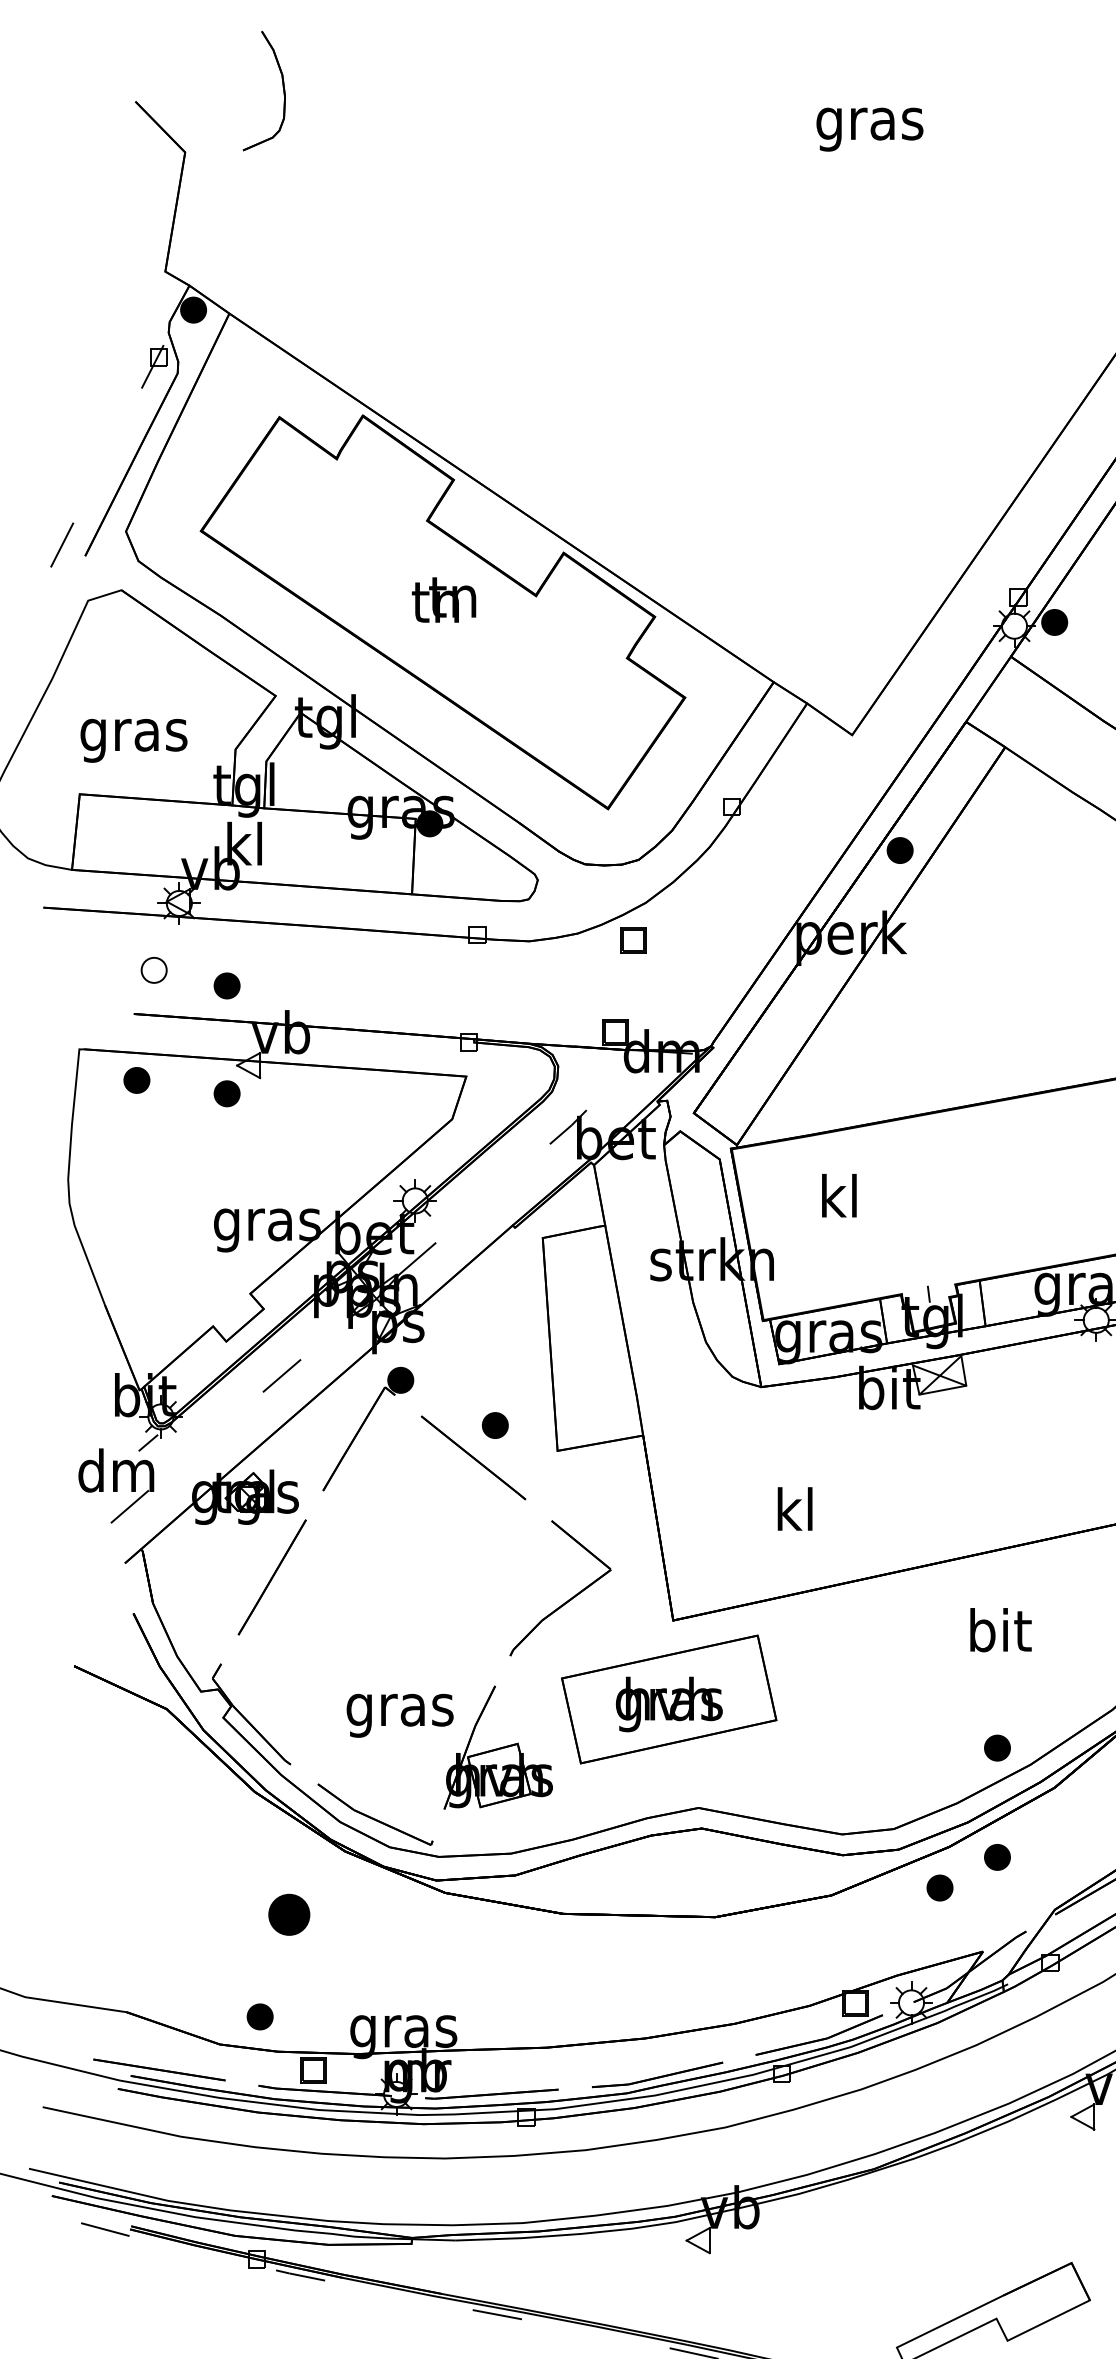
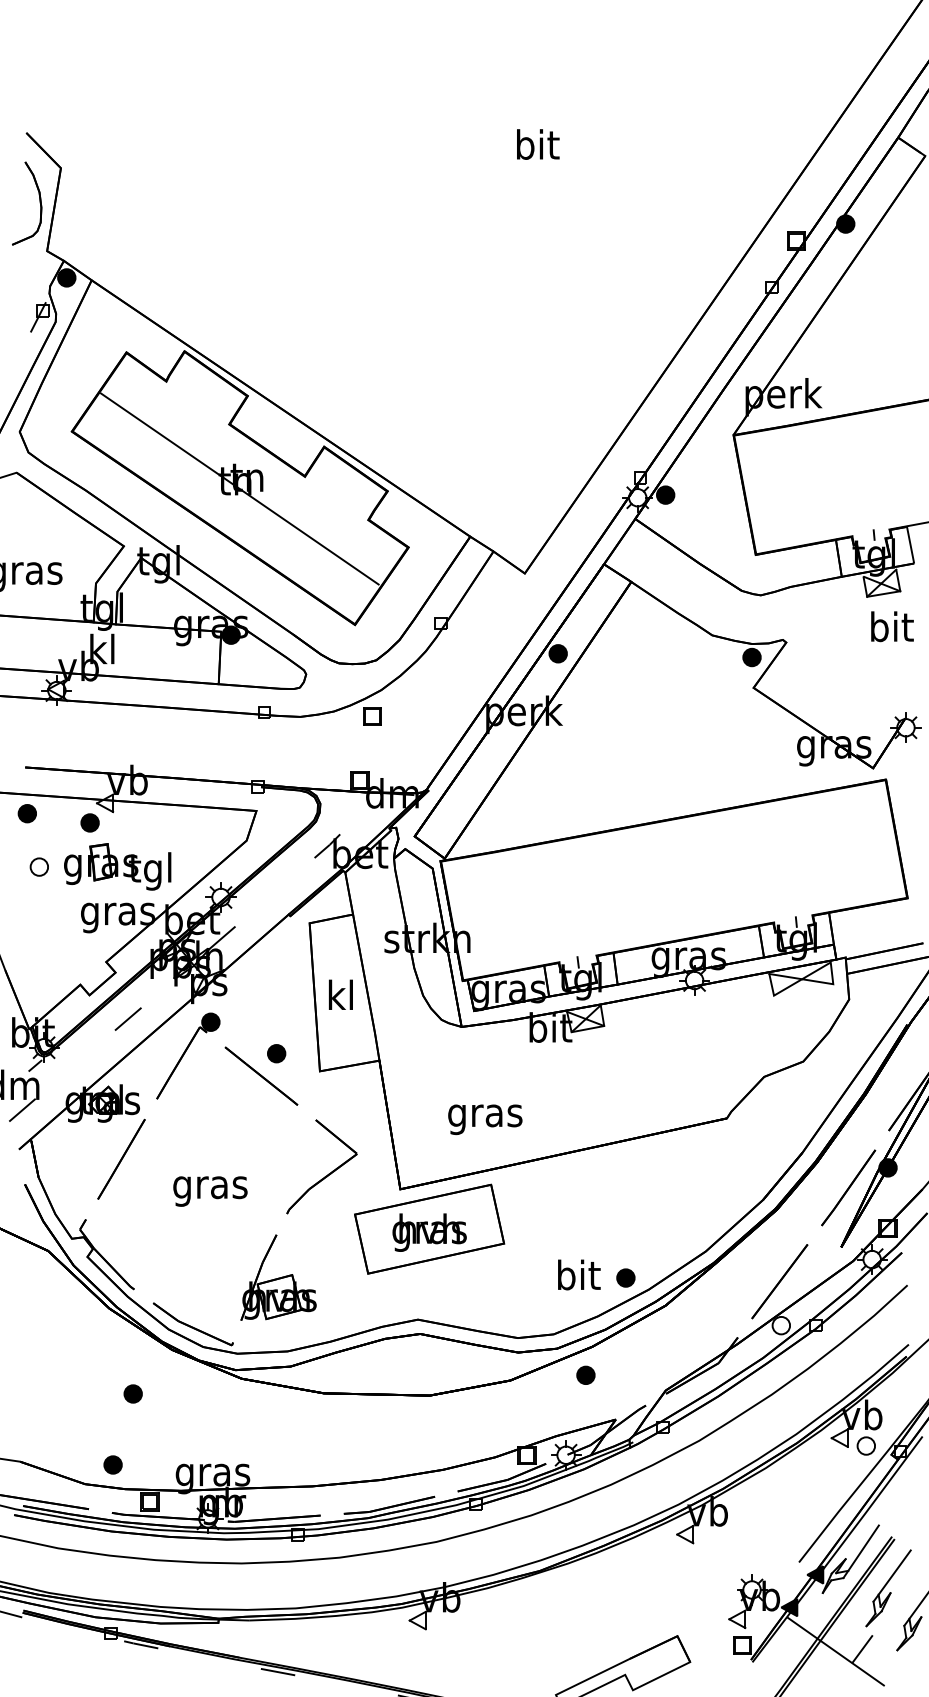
part: (282, 90) -> (39, 203), moved
text: (870, 124) -> (537, 148), gras -> bit
line: (441, 612) -> (239, 488), added
part: (152, 969) -> (38, 866), moved
part: (226, 985) -> (89, 747), removed
part: (266, 1156) -> (117, 866), added
text: (838, 1195) -> (340, 994), moved
text: (795, 1514) -> (485, 1115), kl -> gras
text: (1001, 1629) -> (579, 1274), moved
part: (669, 1698) -> (429, 1228), moved
text: (400, 1715) -> (210, 1191), moved
part: (996, 1856) -> (625, 1353), removed
part: (288, 1914) -> (132, 1393), size x0.62

